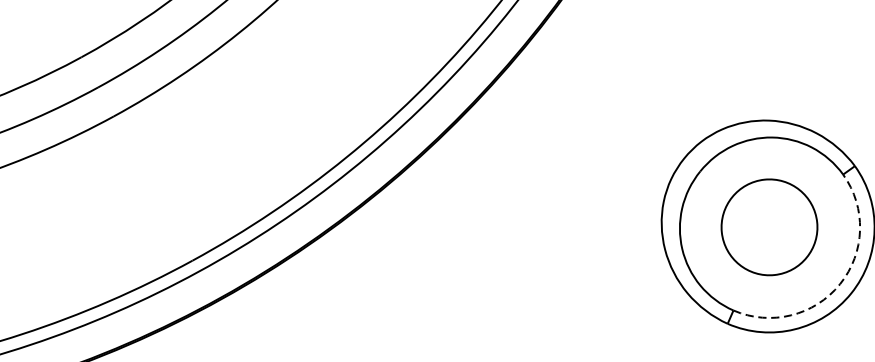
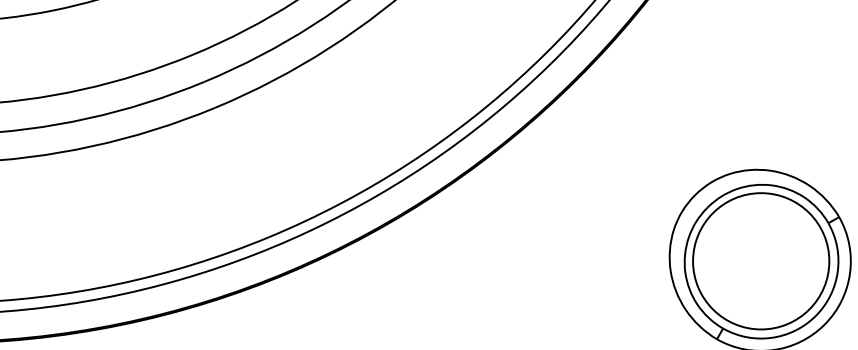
circle: (769, 227) -> (761, 261), size x1.67
arc: (839, 283) -> (815, 315), dashed -> solid

